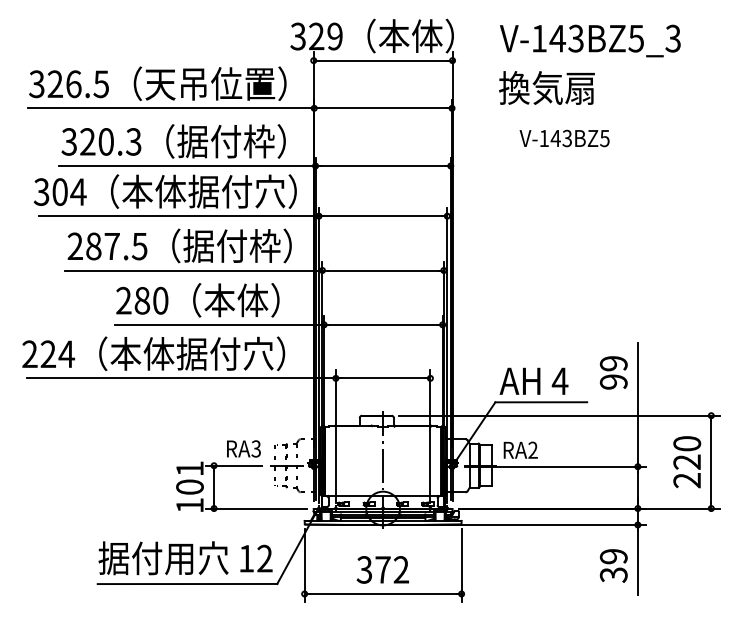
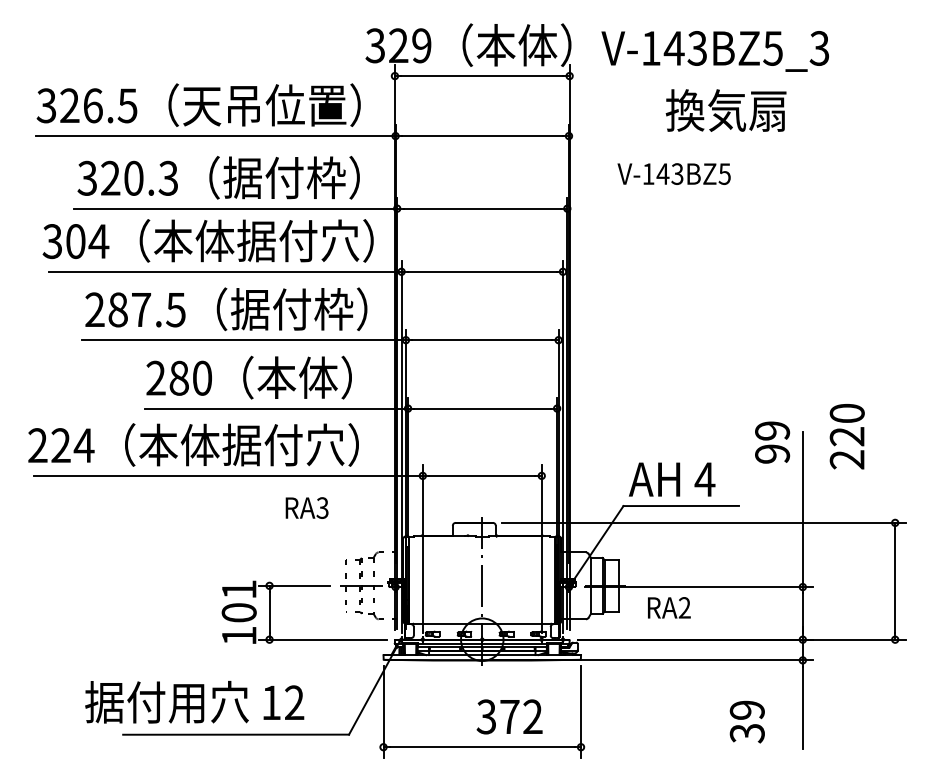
text: (590, 40) -> (715, 50), moved
text: (546, 87) -> (725, 109), moved
text: (564, 138) -> (673, 174), moved
text: (613, 372) -> (772, 442), moved
text: (243, 448) -> (306, 507), moved
text: (520, 449) -> (668, 606), moved
text: (687, 462) -> (847, 437), moved
text: (185, 558) -> (194, 702), moved
text: (613, 565) -> (746, 721), moved
text: (382, 569) -> (509, 716), moved

